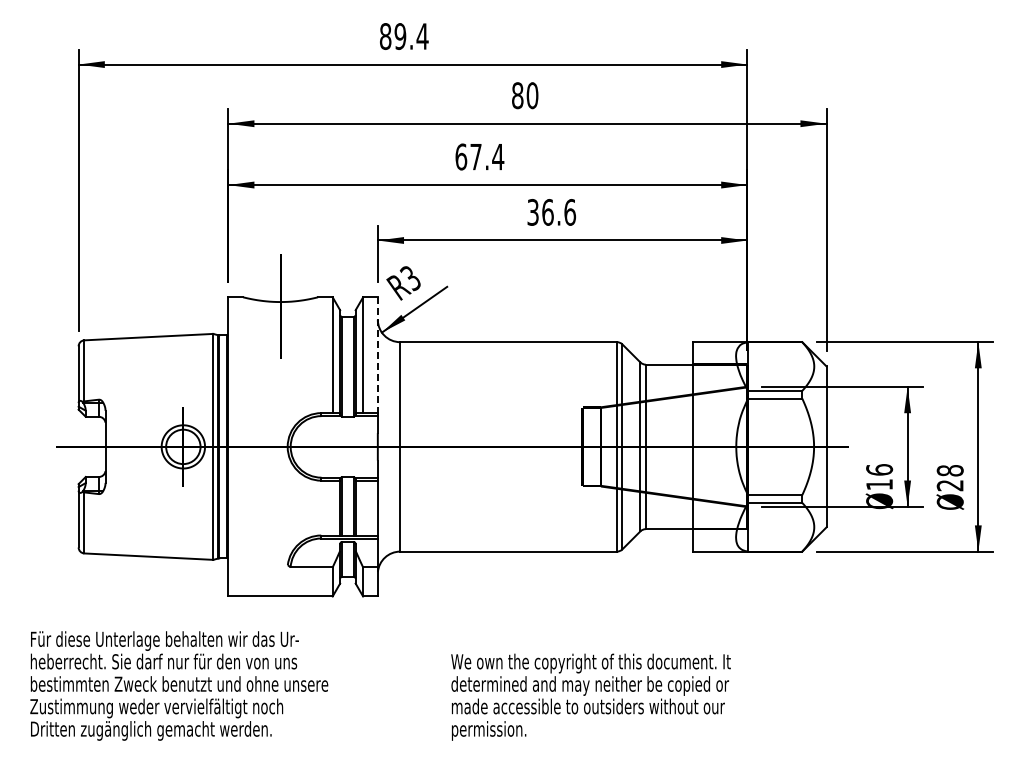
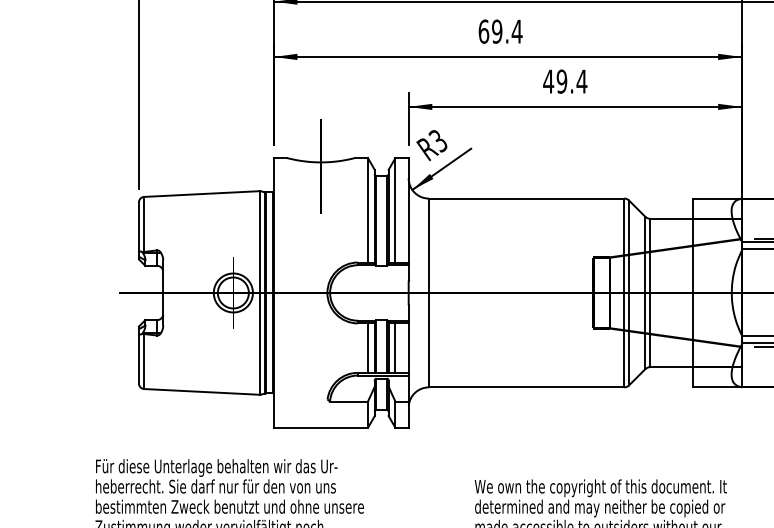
text: (475, 156) -> (496, 31), 67.4 -> 69.4
text: (551, 212) -> (565, 81), 36.6 -> 49.4
line: (377, 355) -> (408, 210), dashed -> solid
line: (332, 507) -> (367, 347), added
line: (363, 507) -> (395, 347), added

